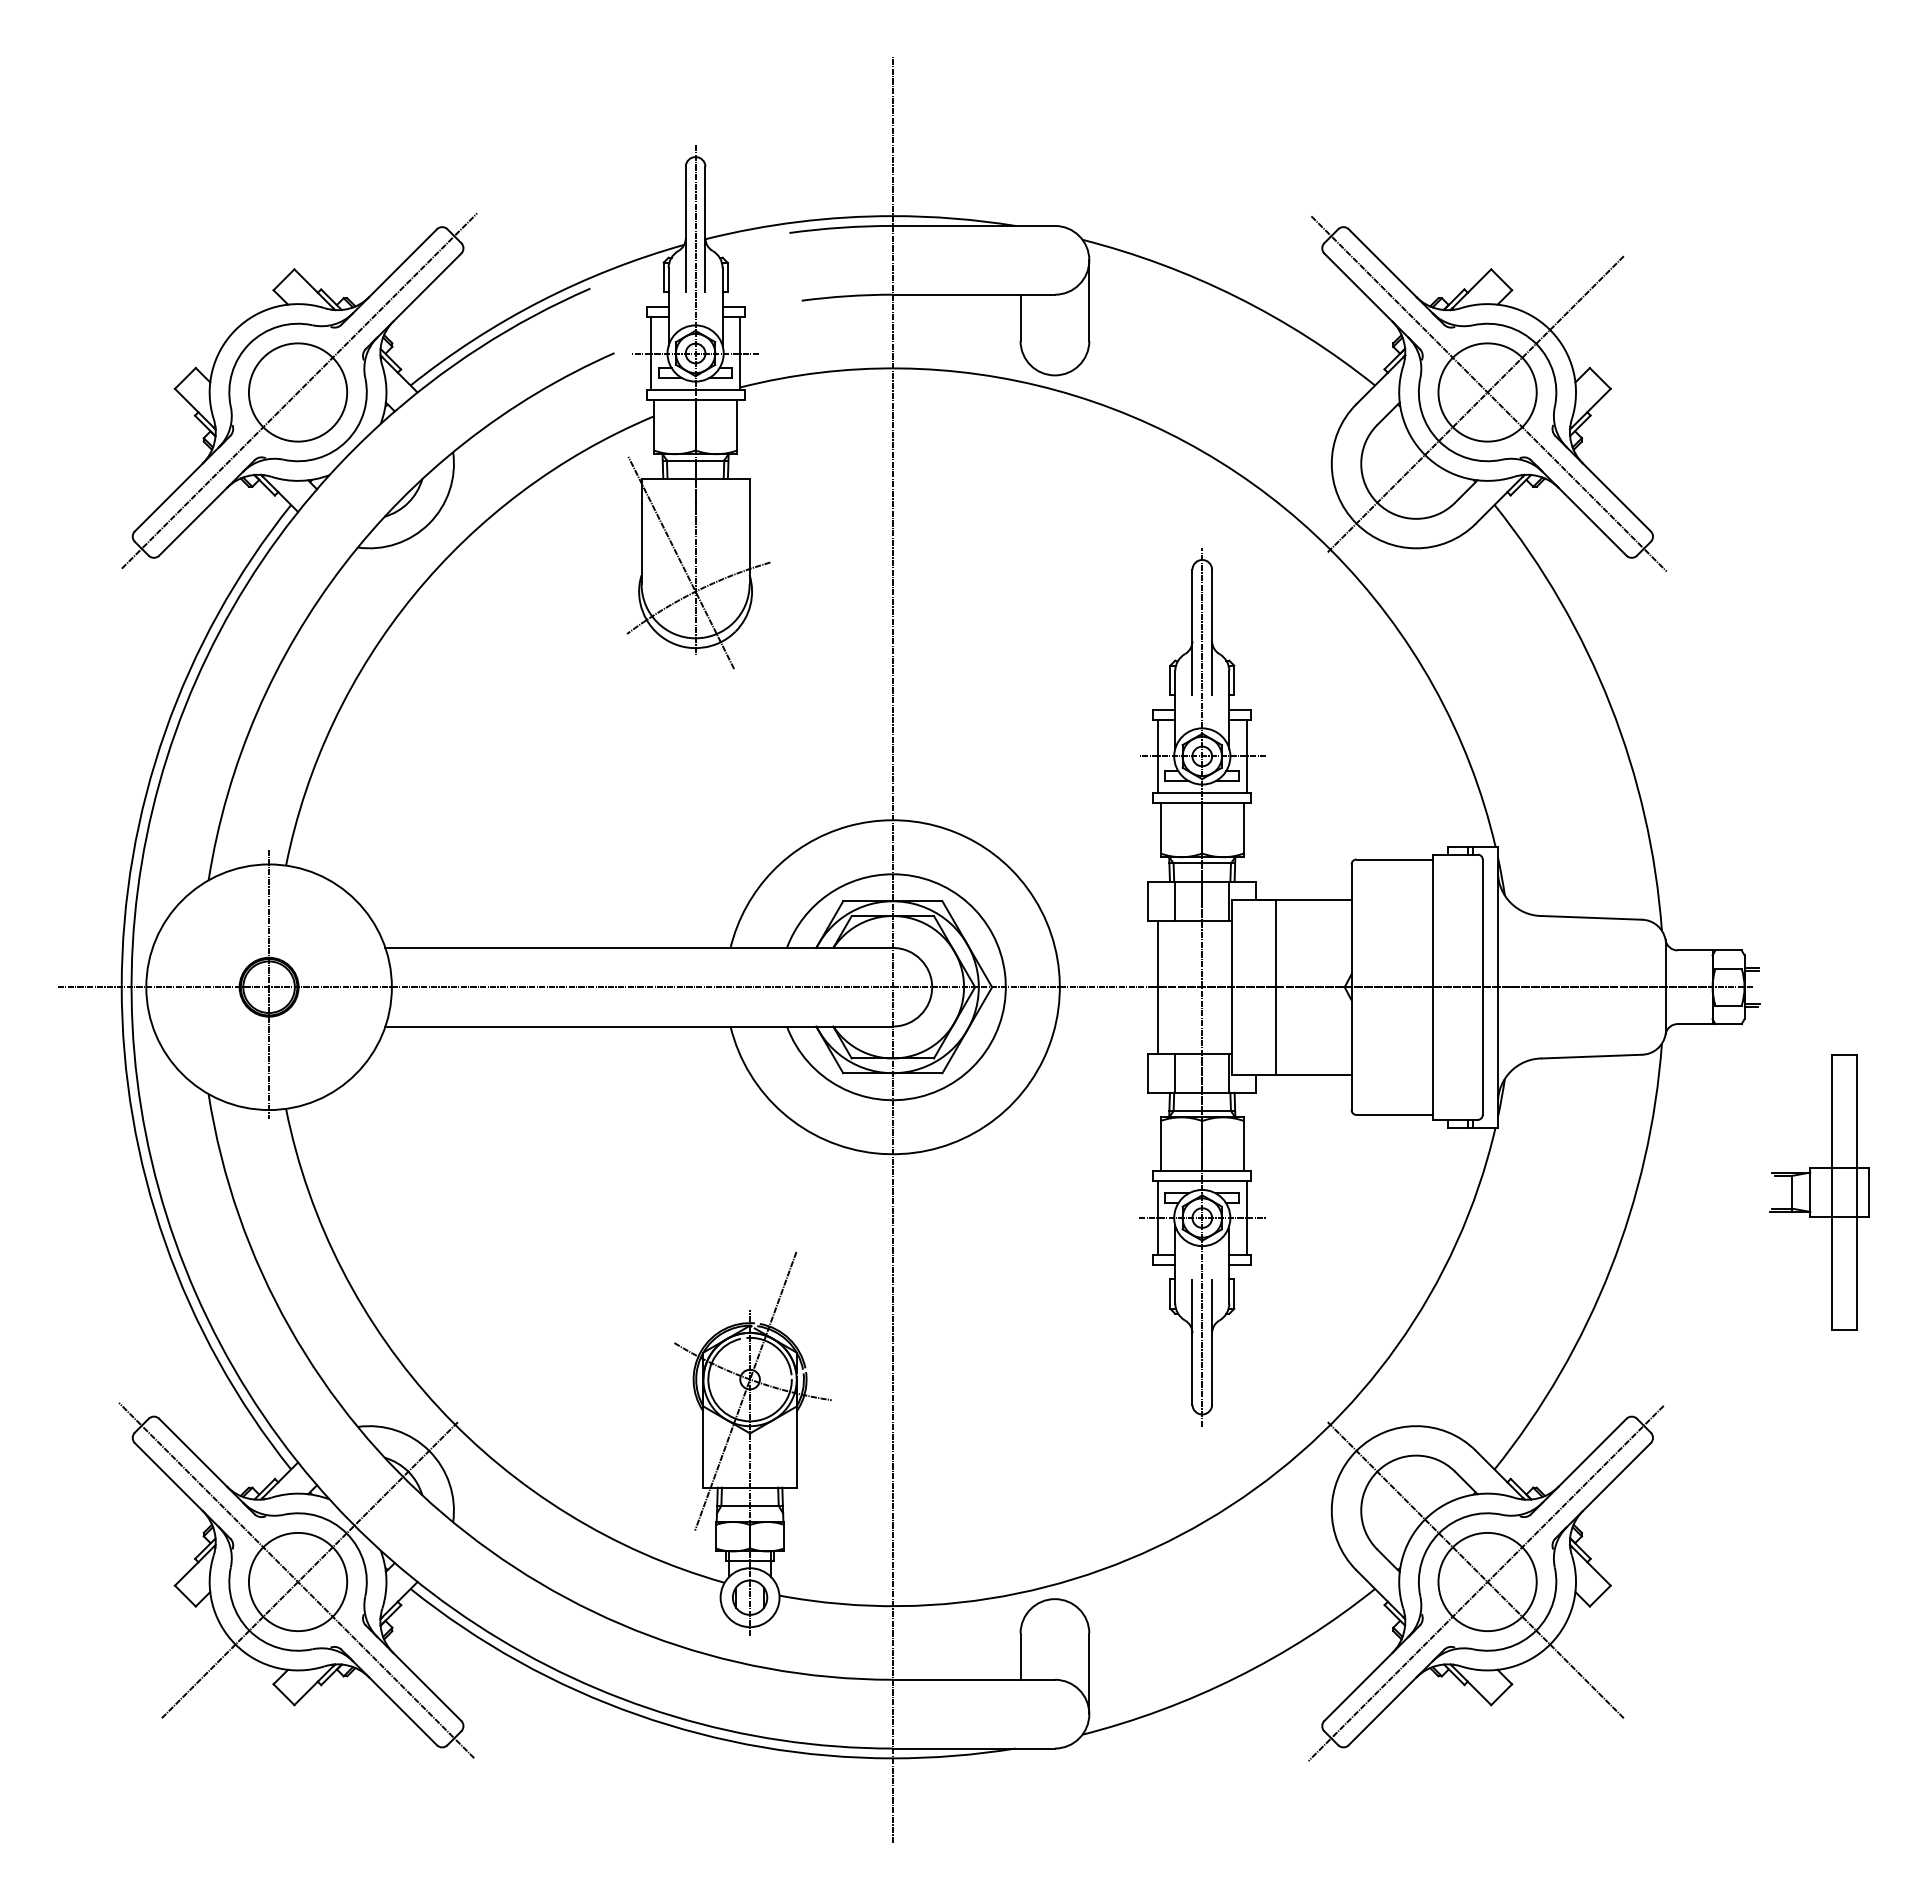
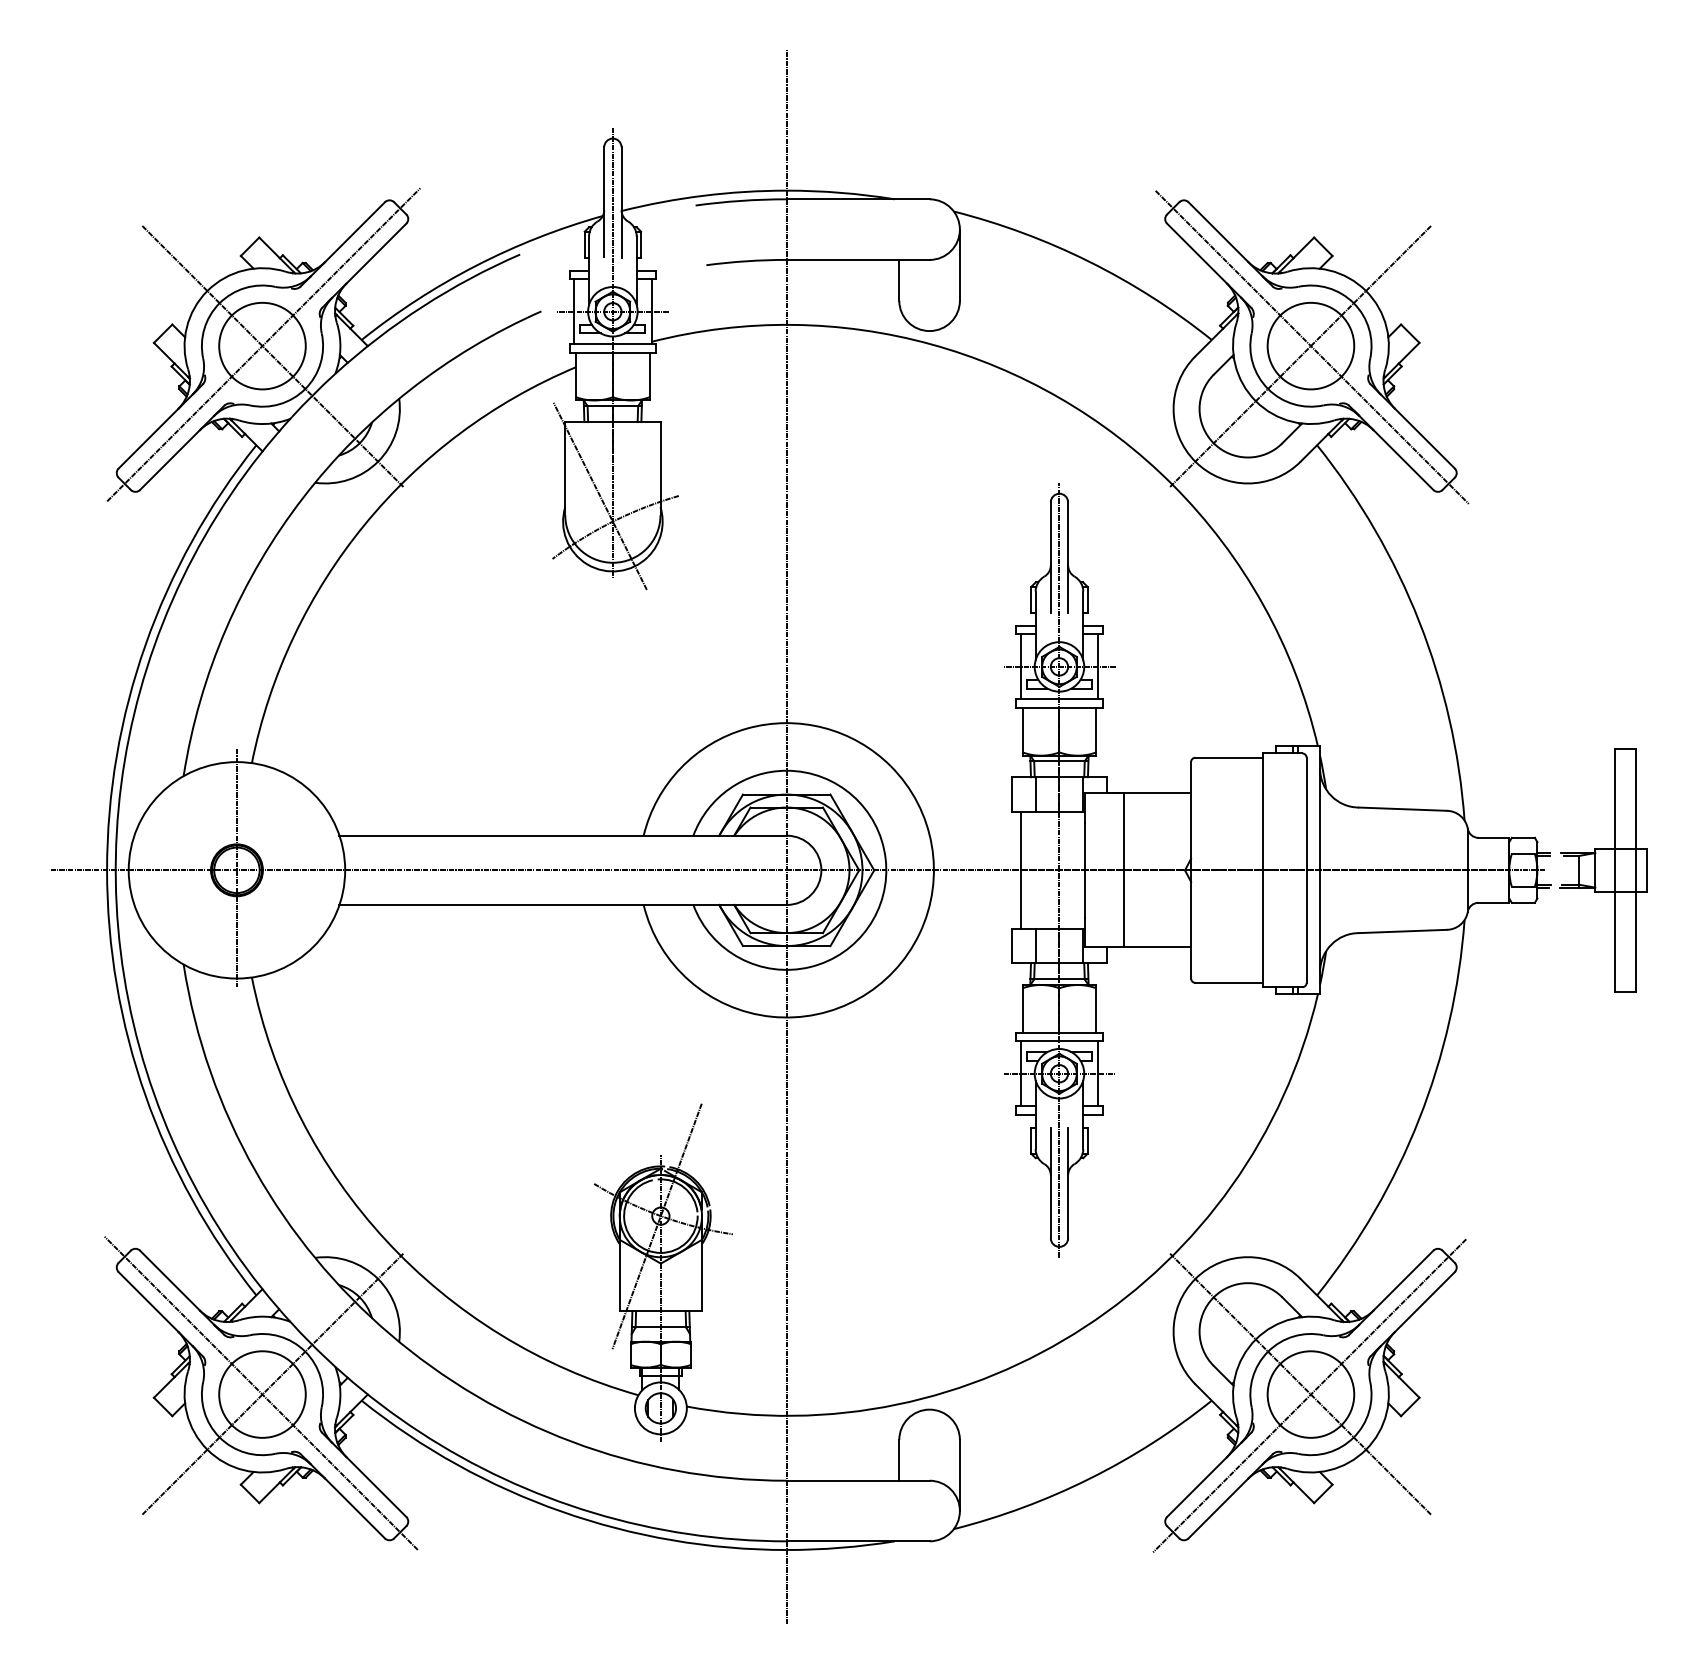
line: (309, 404) -> (272, 356), added
part: (1819, 1192) -> (1603, 870), moved

